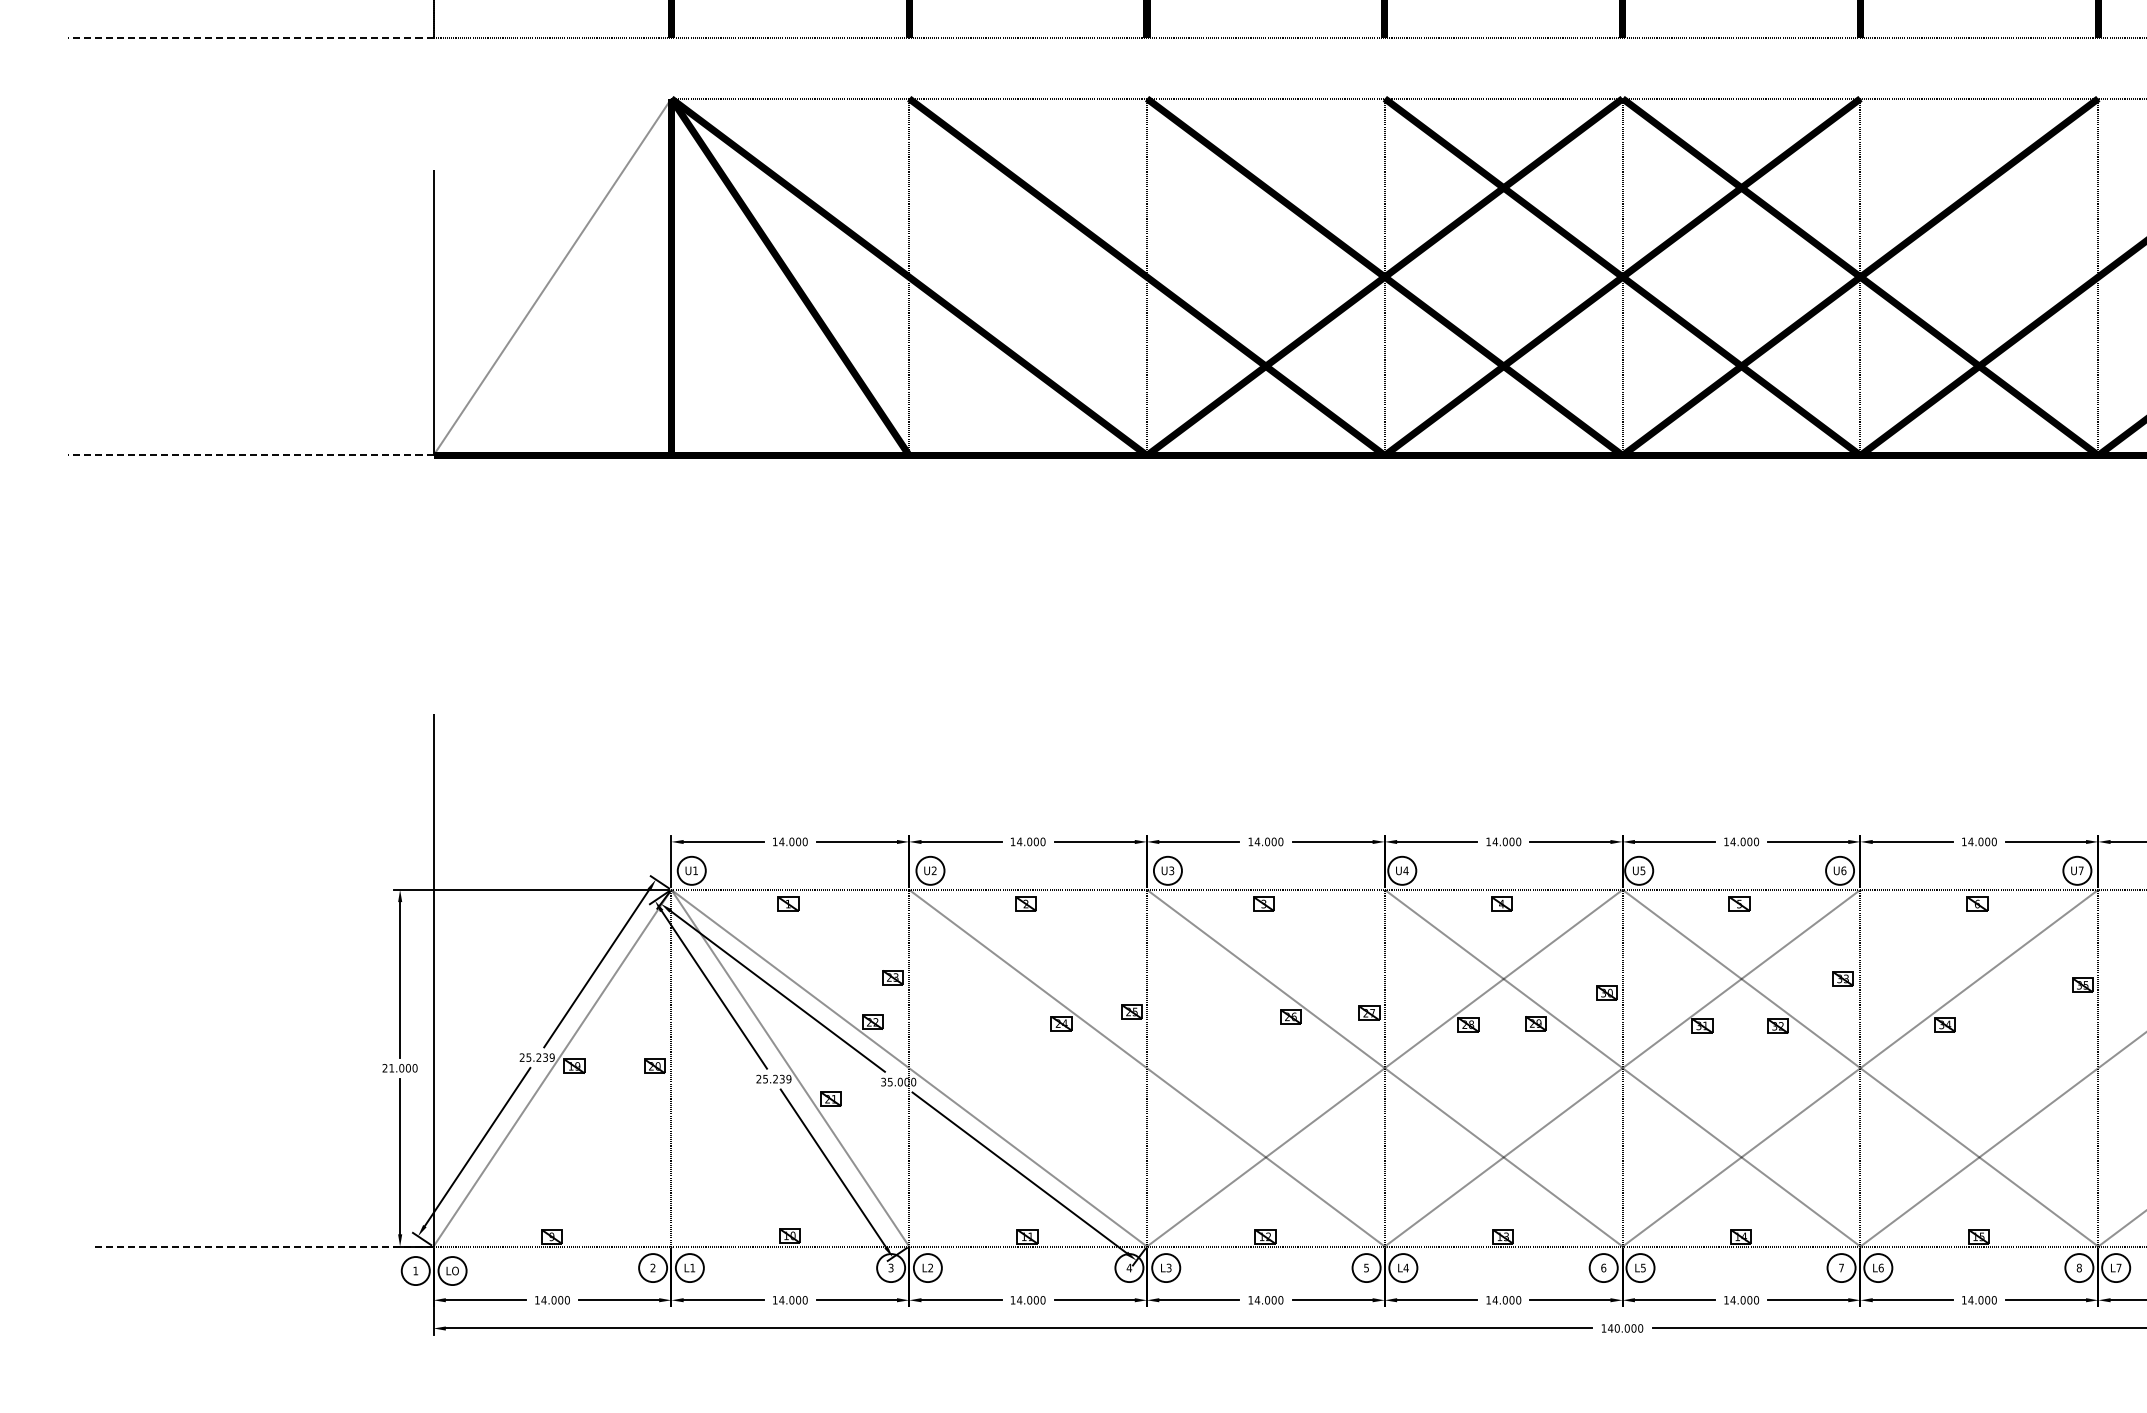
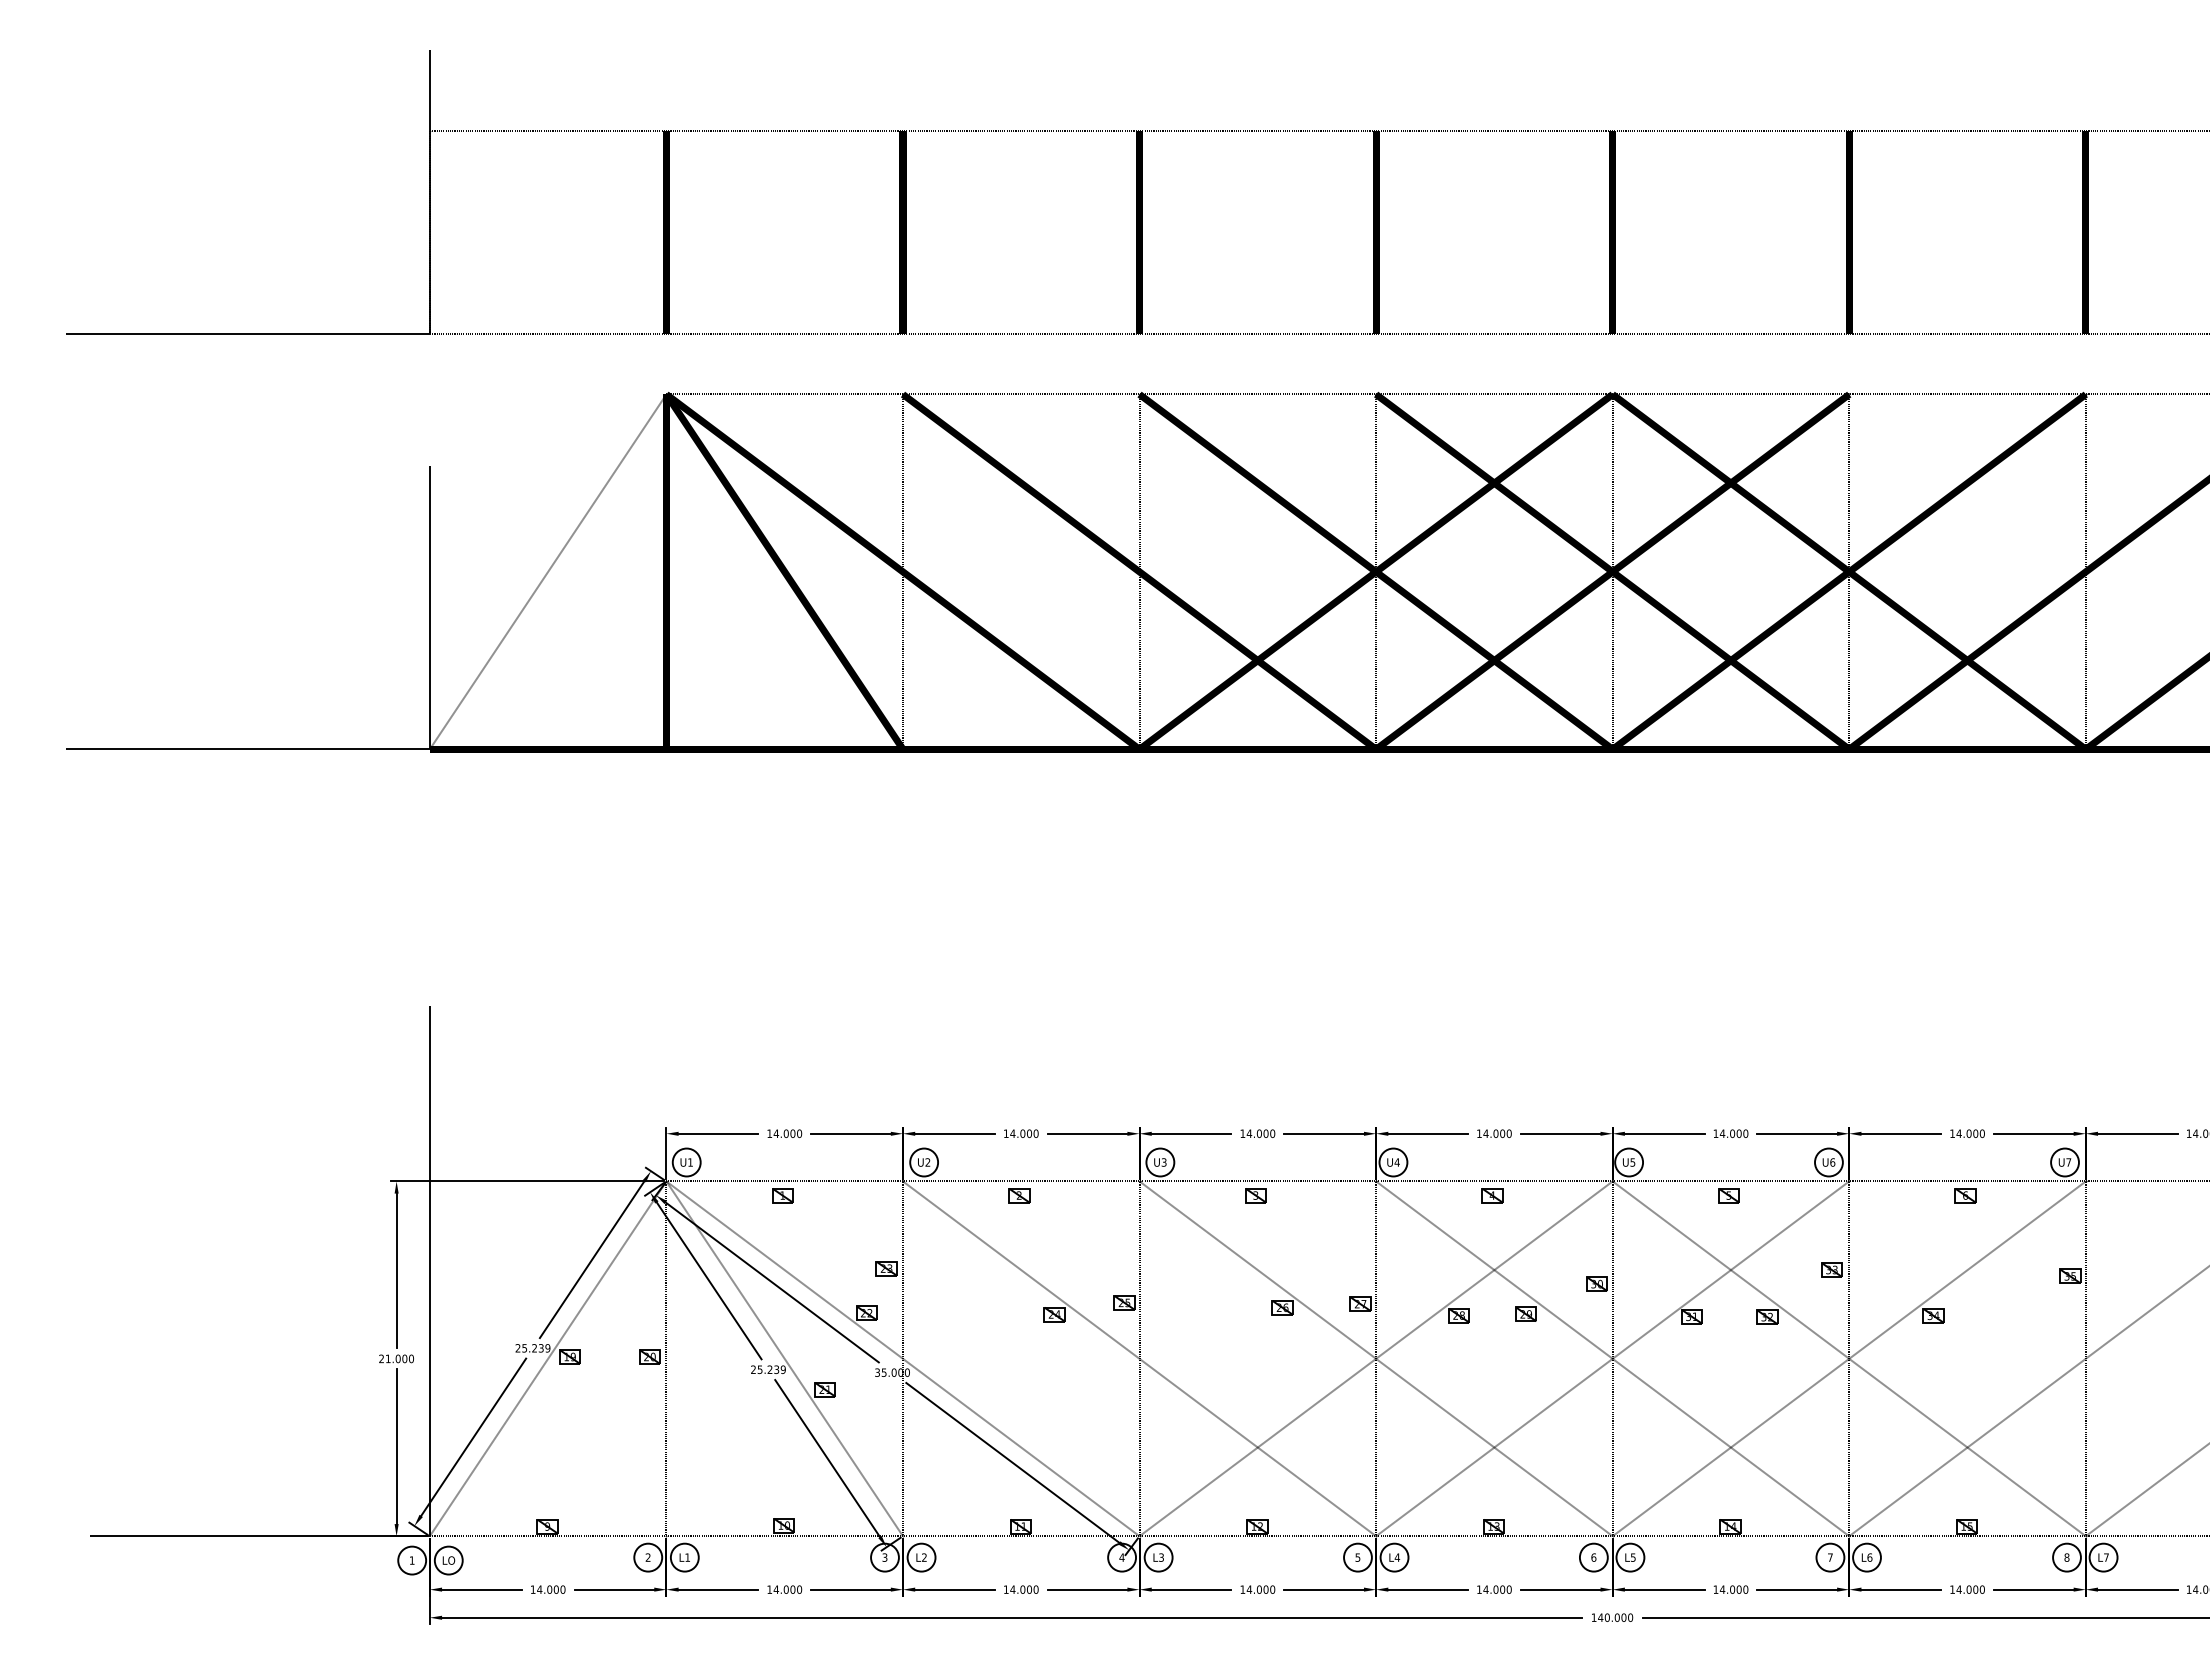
line: (251, 38) -> (248, 334), dashed -> solid
line: (251, 455) -> (248, 749), dashed -> solid
line: (262, 1246) -> (259, 1536), dashed -> solid

